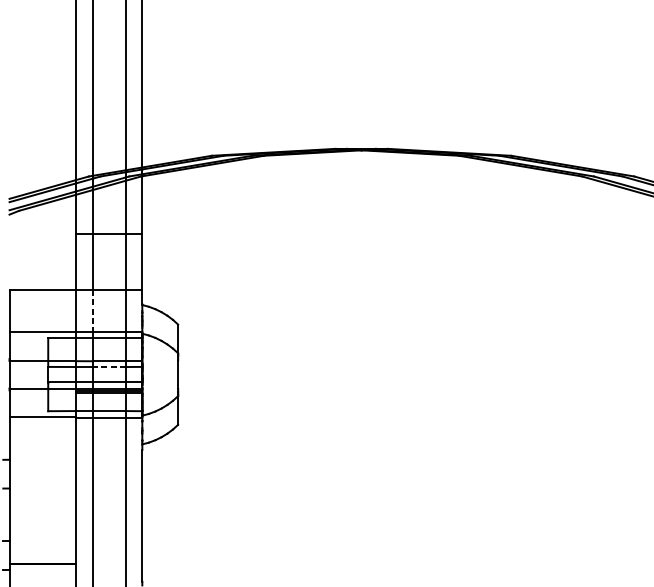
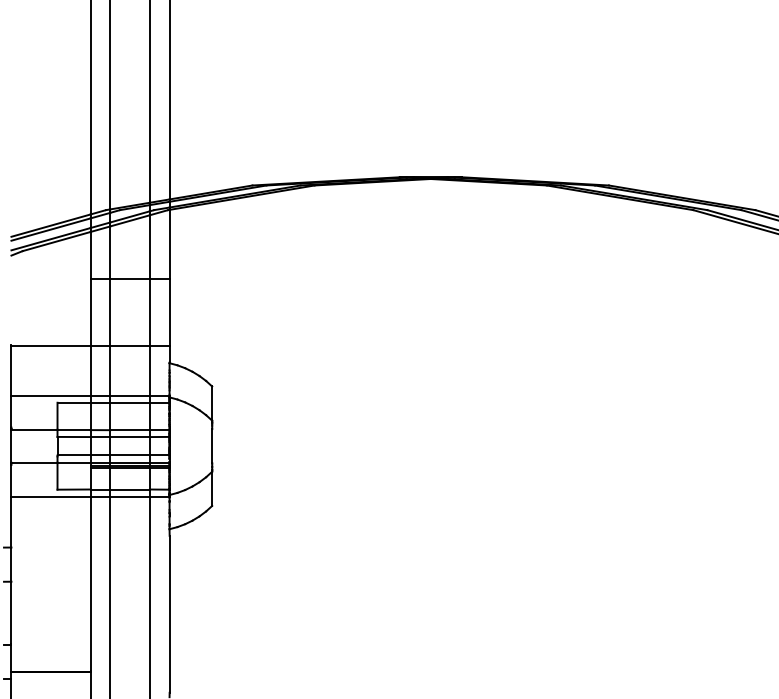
line: (92, 311) -> (110, 371), dashed -> solid
line: (109, 367) -> (130, 437), dashed -> solid

